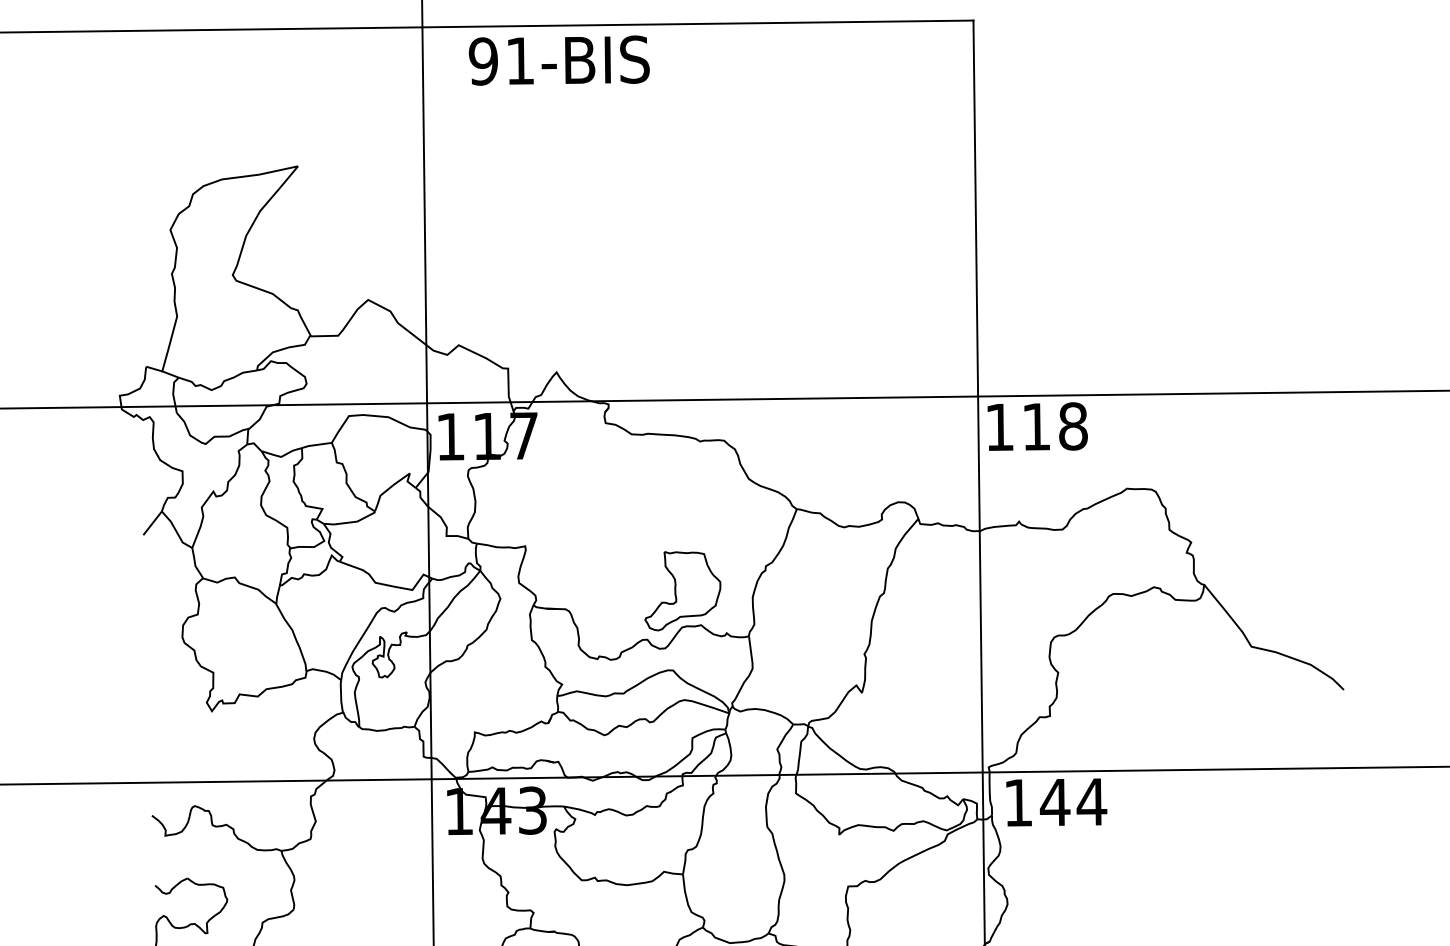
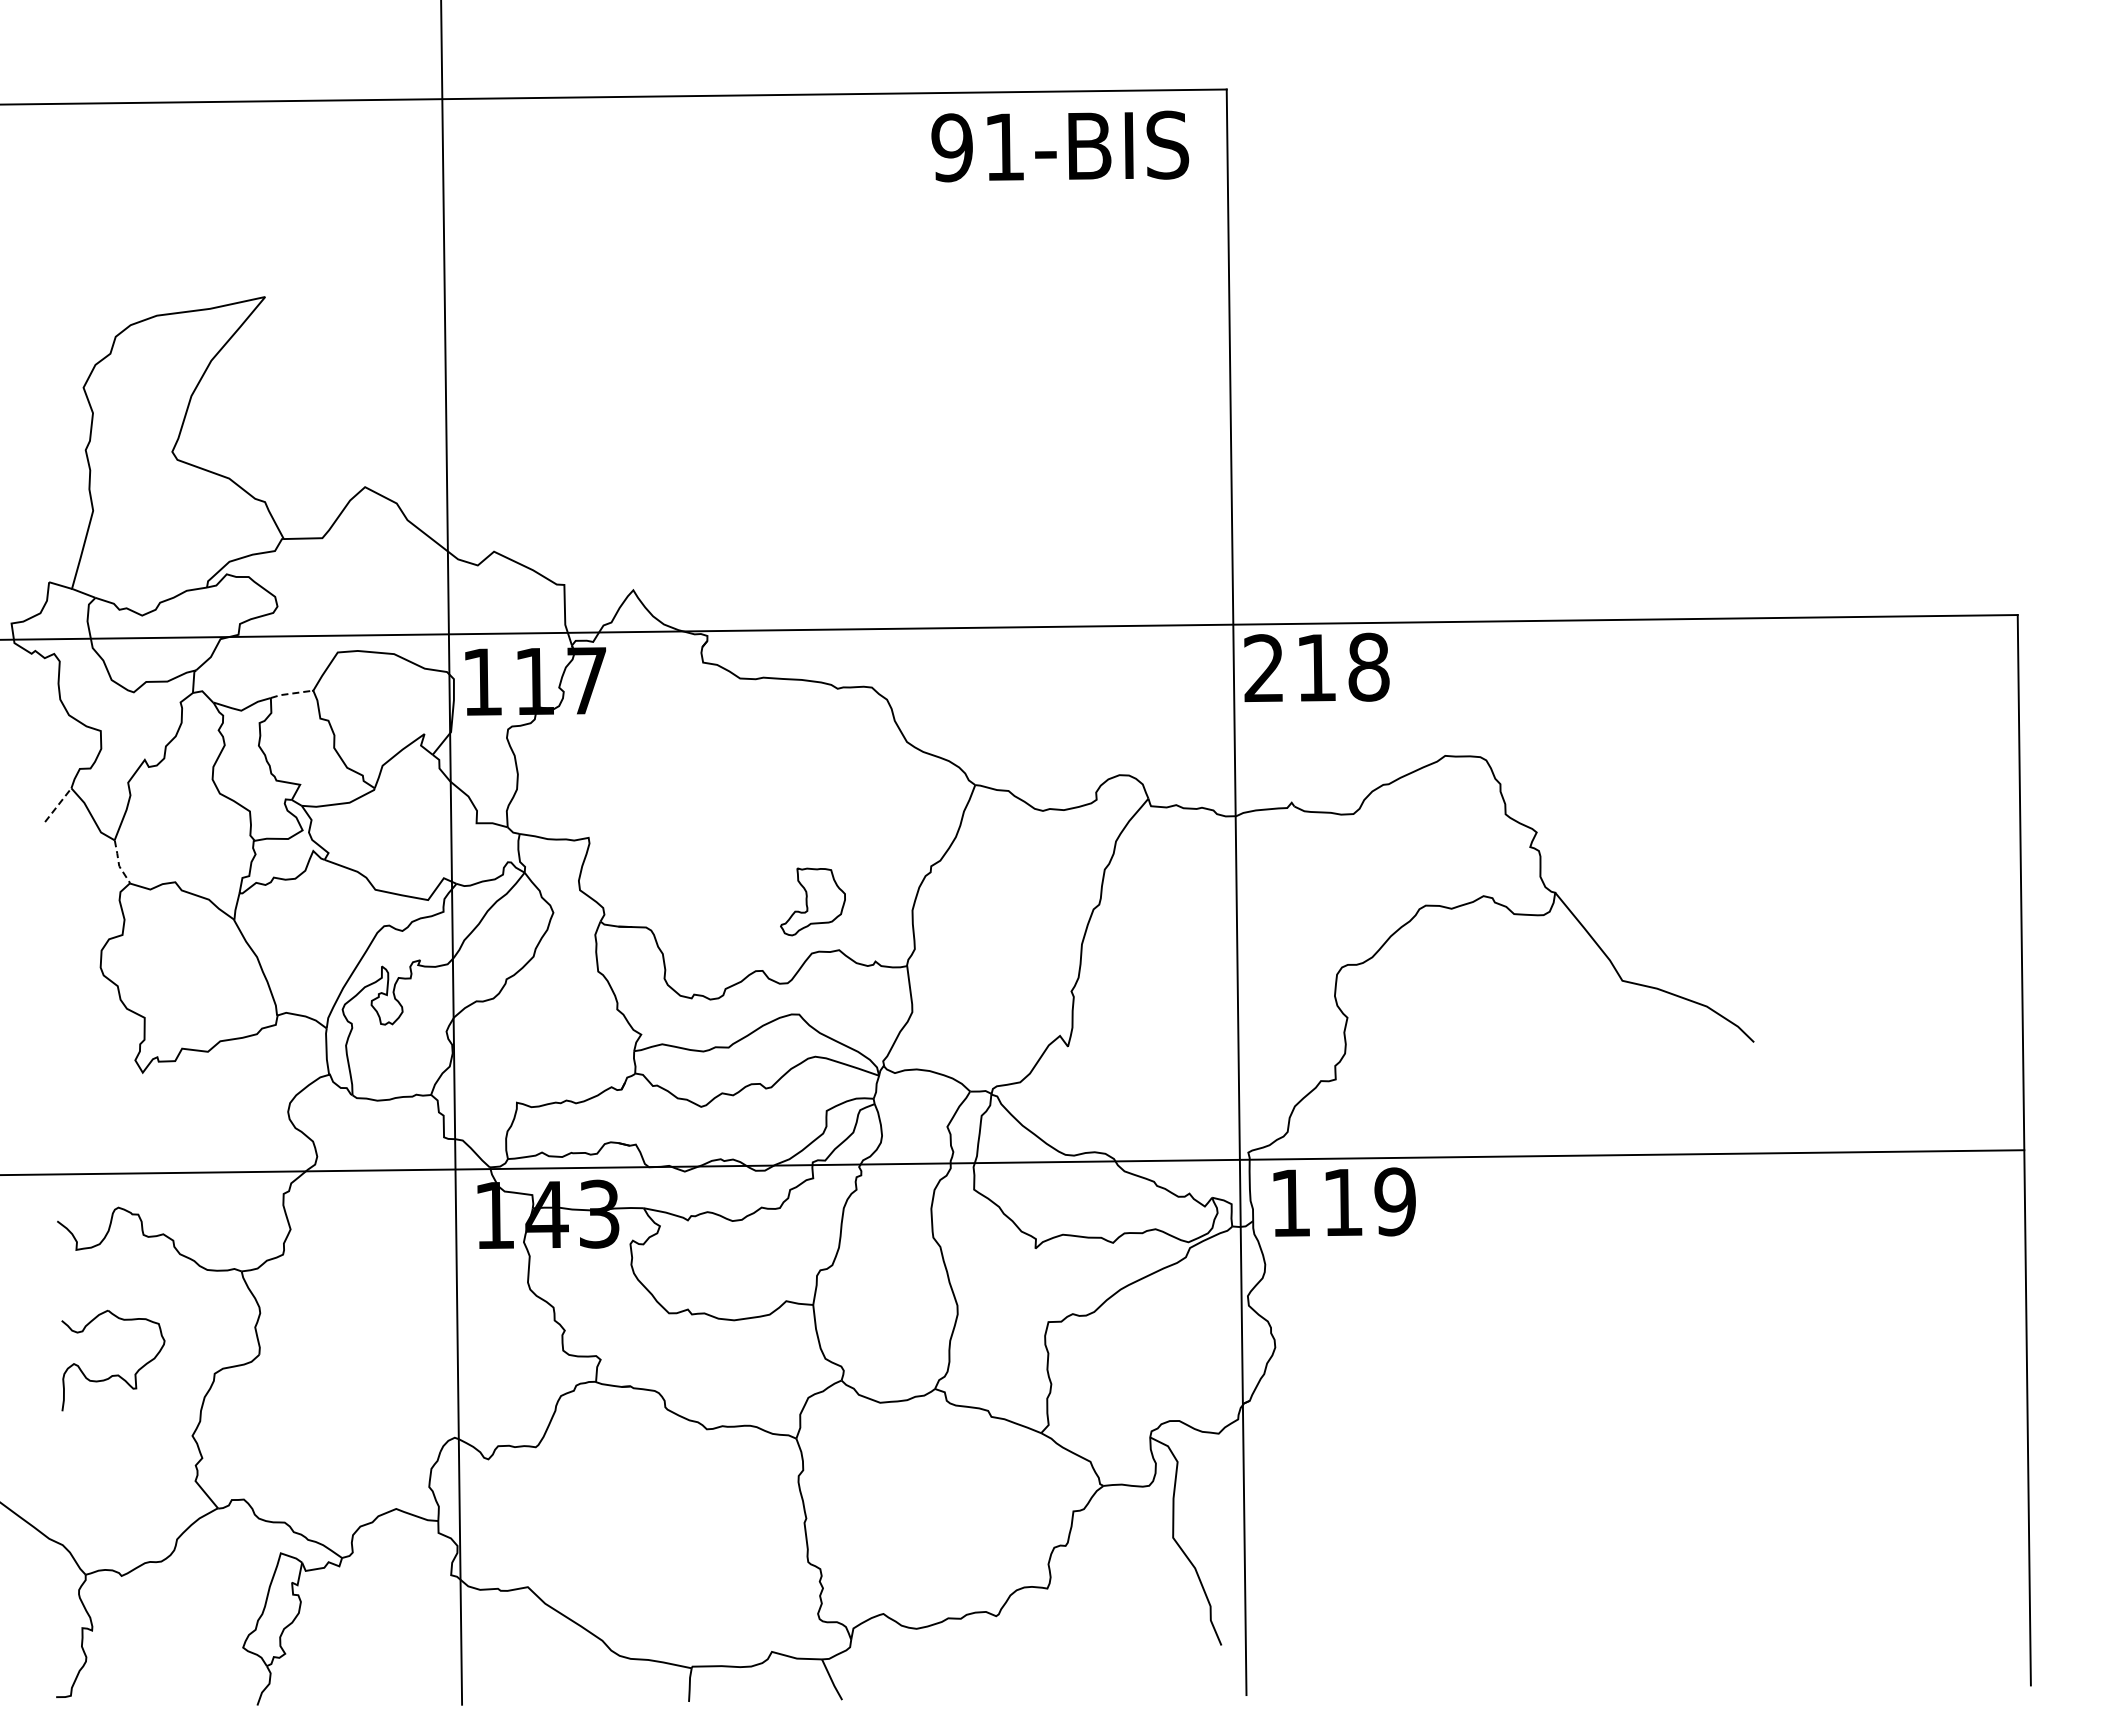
text: (559, 60) -> (1060, 146), moved
text: (999, 427) -> (1263, 668), 118 -> 218
line: (315, 444) -> (290, 693), solid -> dashed
line: (152, 522) -> (58, 804), solid -> dashed
line: (194, 564) -> (118, 863), solid -> dashed
part: (682, 590) -> (812, 901), size x0.6
text: (1073, 801) -> (1369, 1201), 144 -> 119

